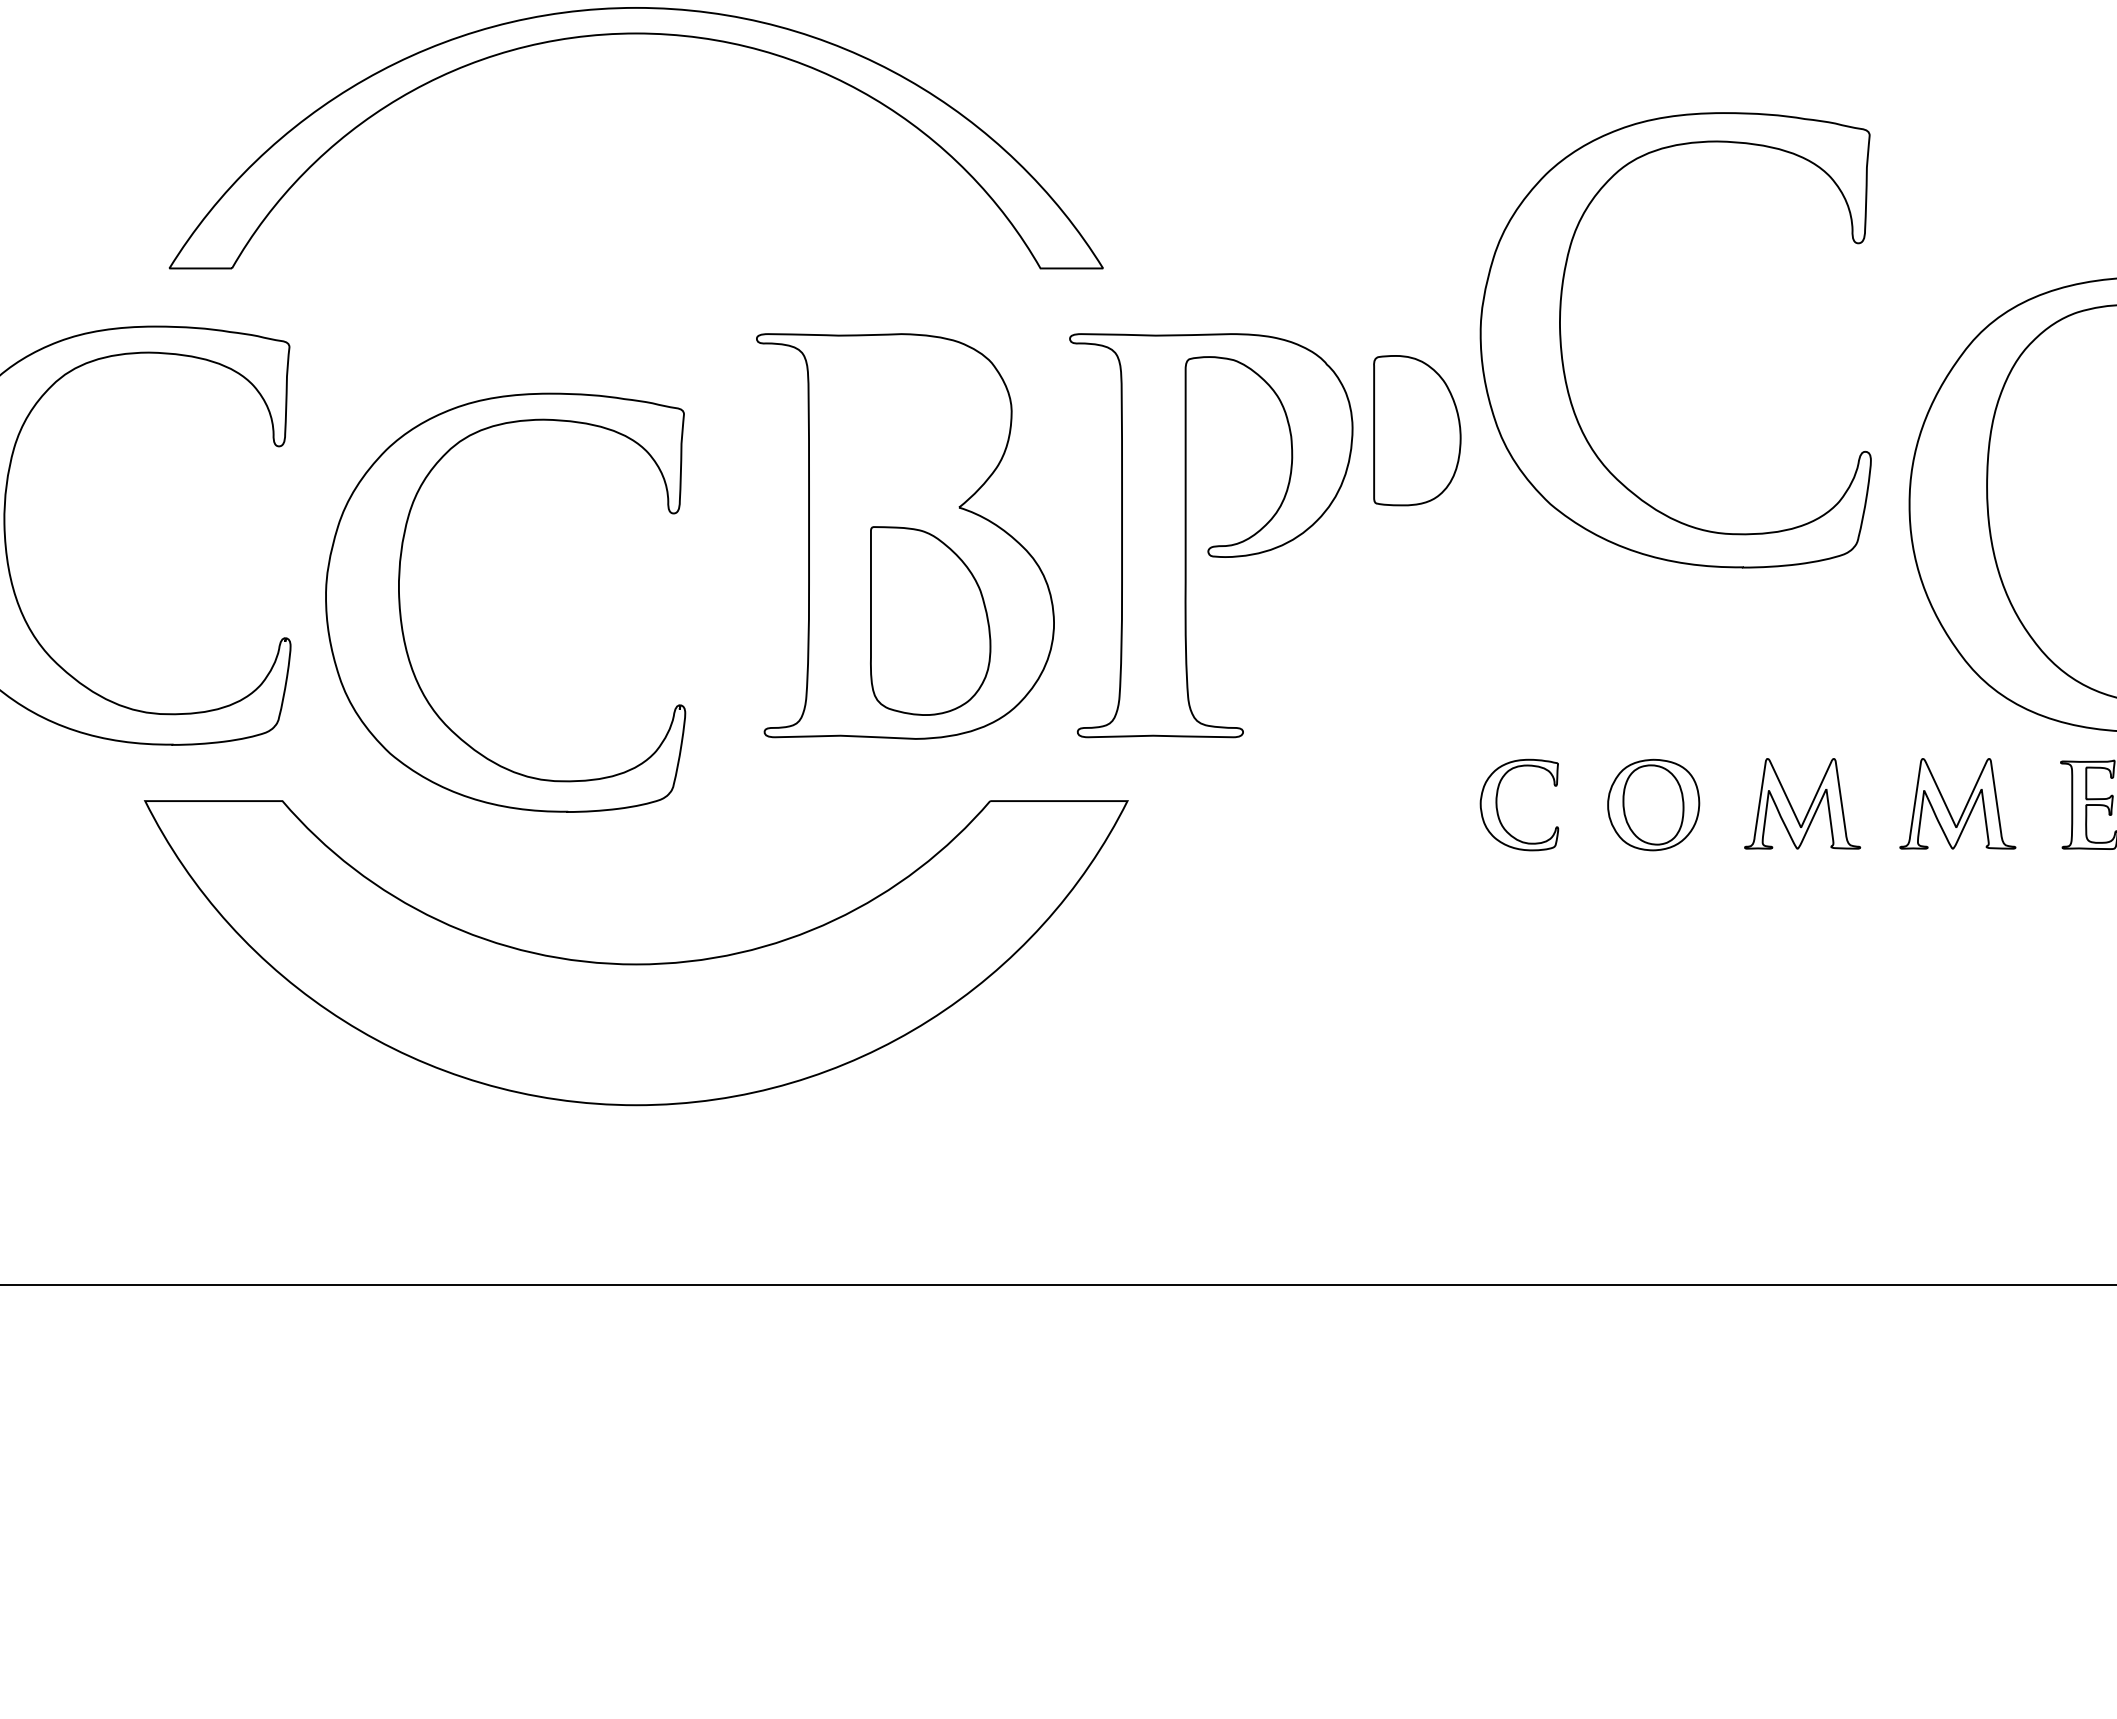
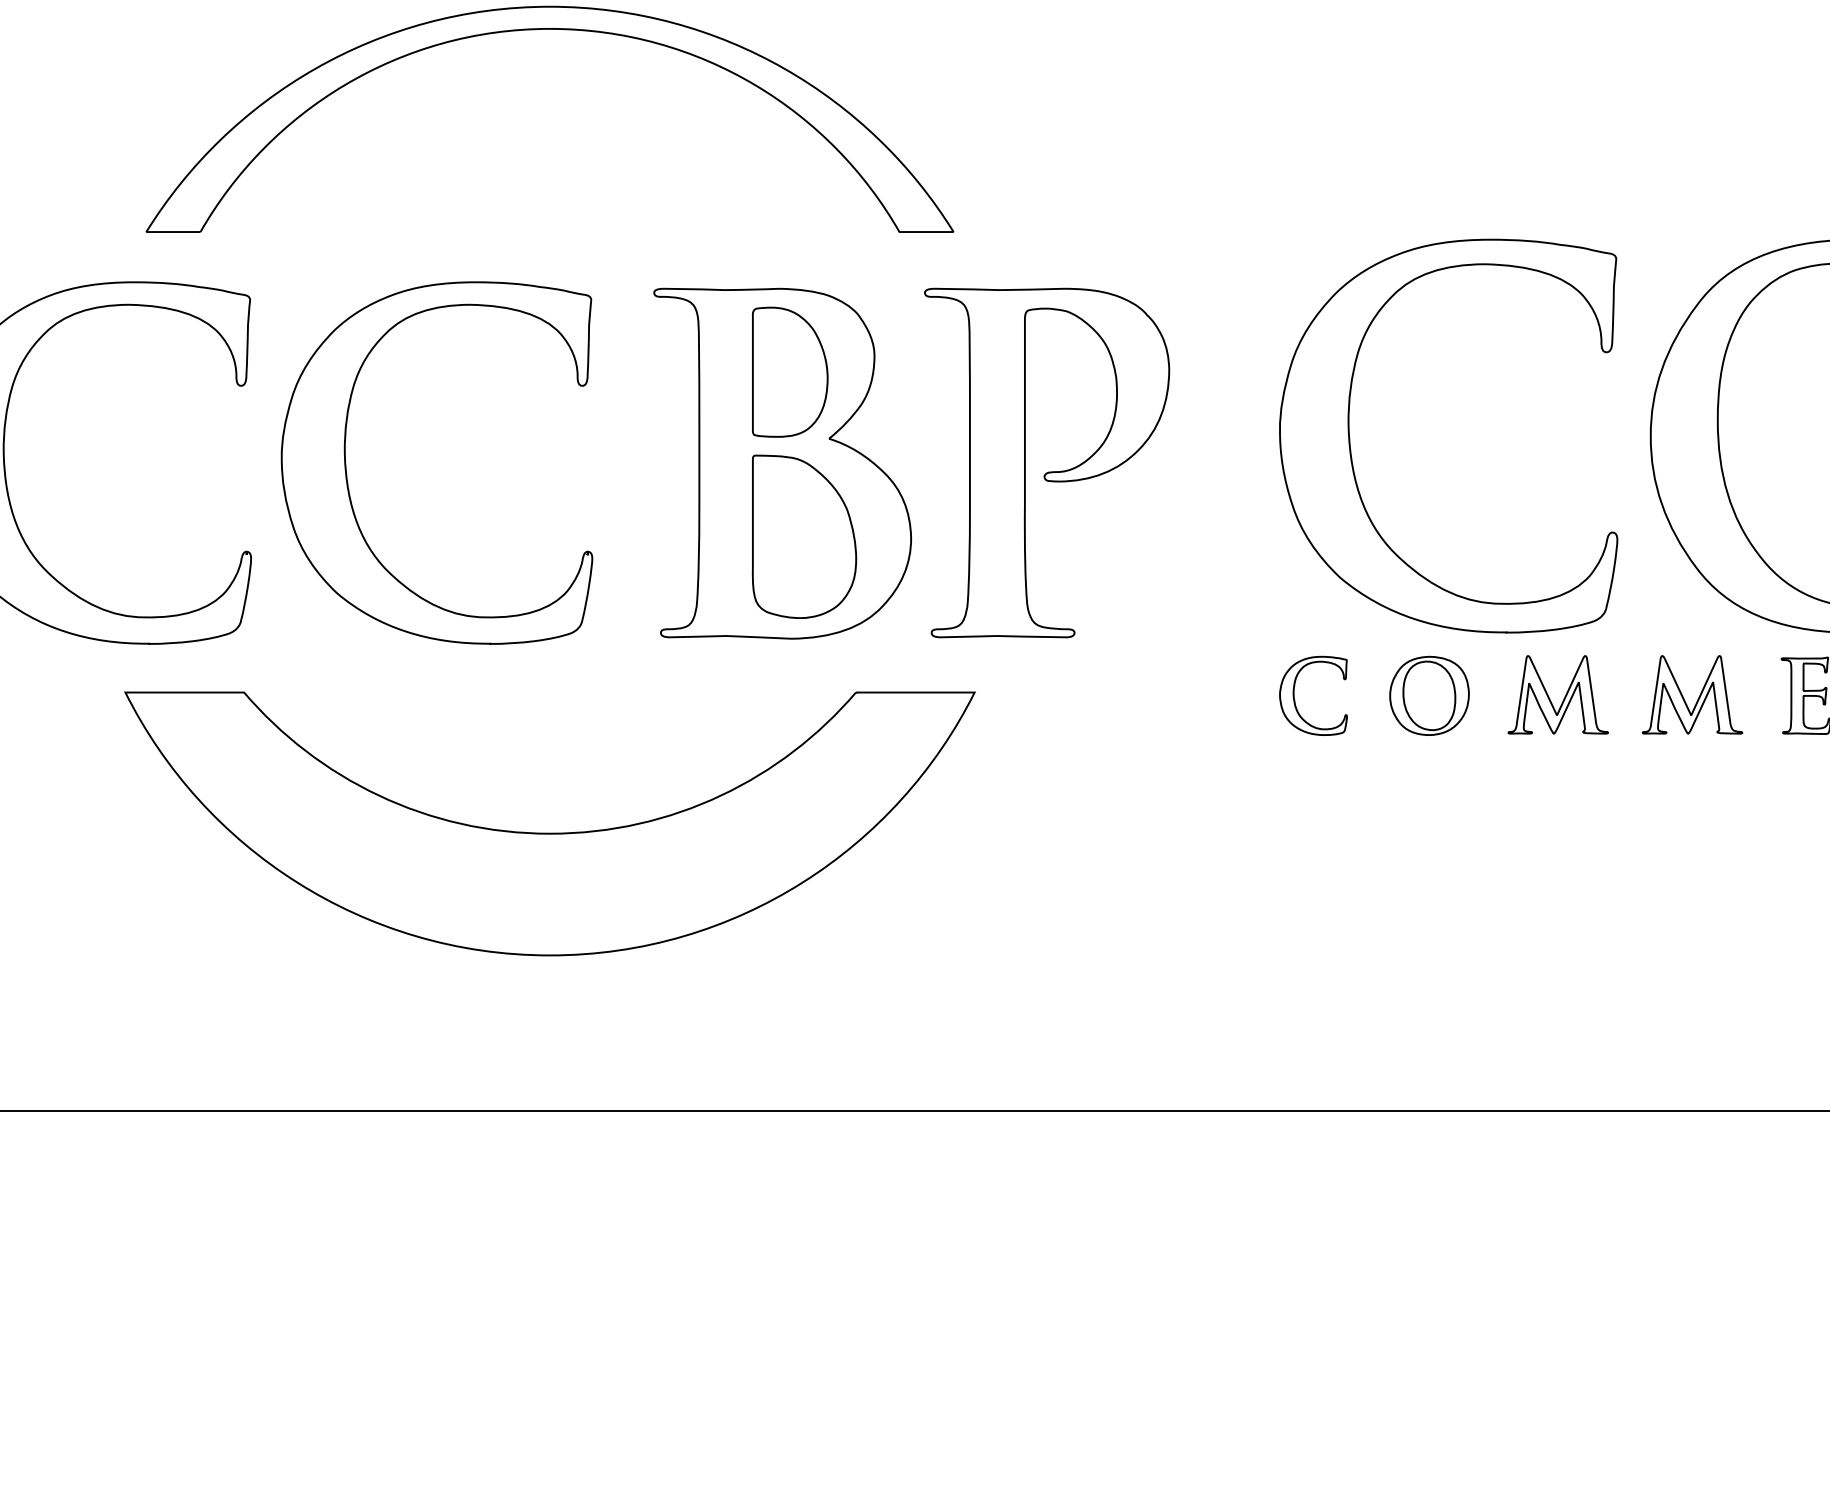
part: (1563, 355) -> (1351, 449), moved
part: (1416, 429) -> (789, 371), moved
part: (402, 616) -> (347, 474), moved

